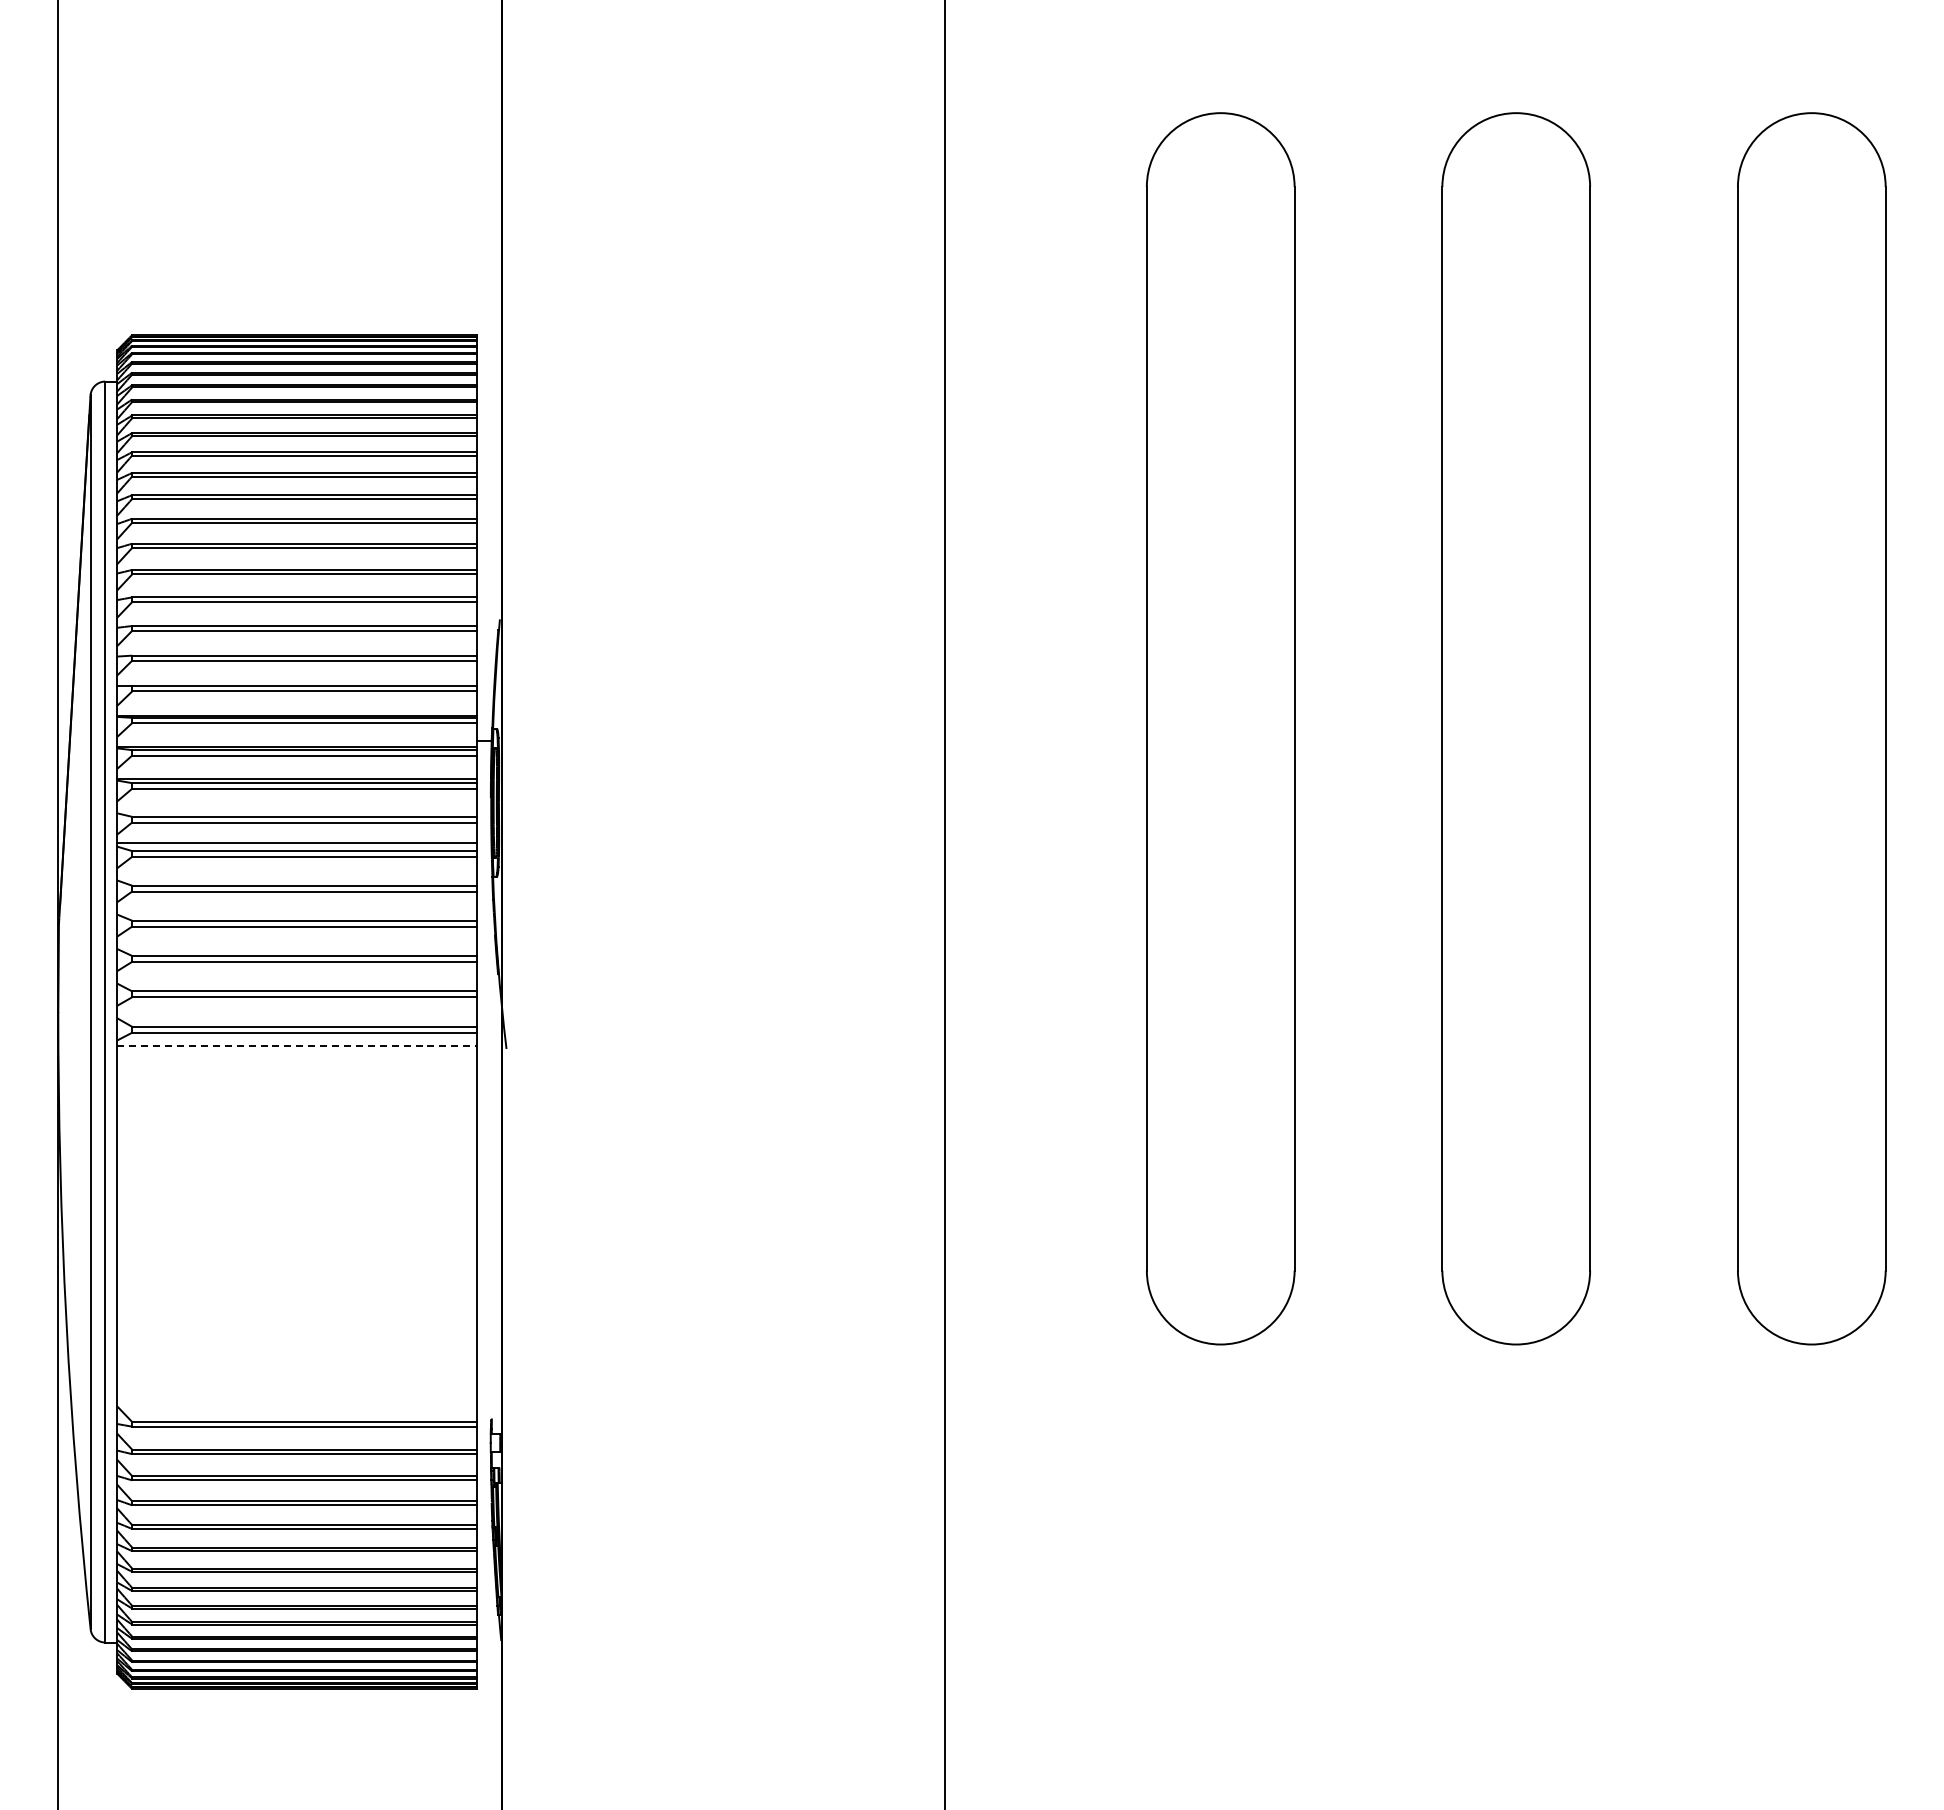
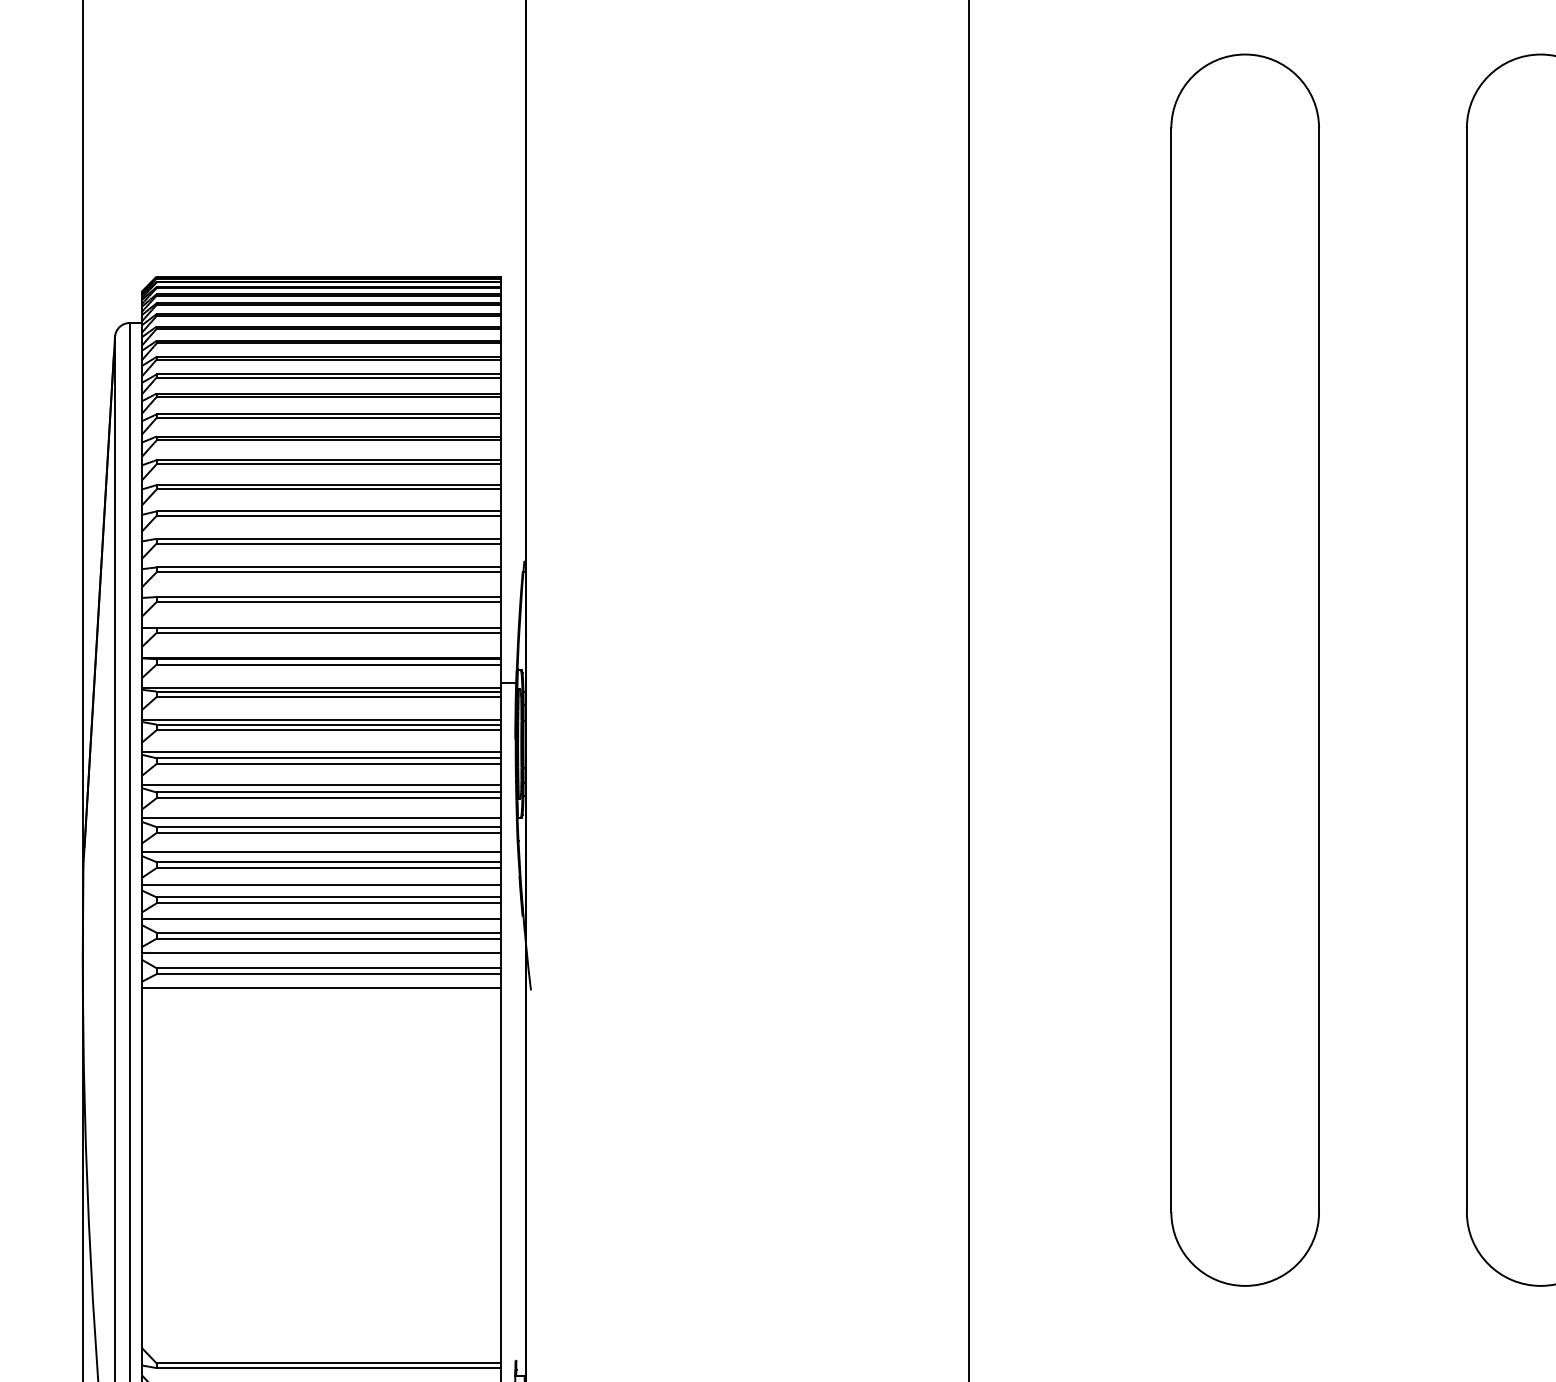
line: (296, 810) -> (320, 751), added
line: (296, 876) -> (320, 817), added
line: (296, 910) -> (320, 851), added
line: (296, 943) -> (320, 884), added
line: (296, 977) -> (320, 918), added
line: (296, 1012) -> (320, 953), added
line: (297, 1046) -> (321, 987), dashed -> solid

